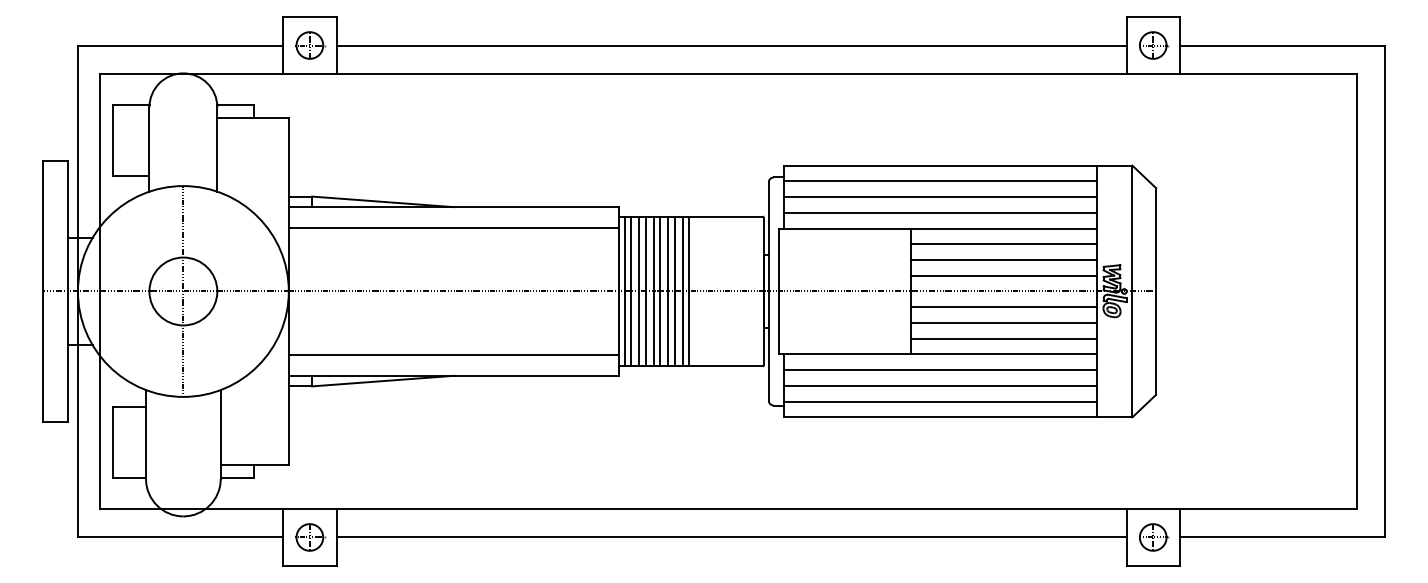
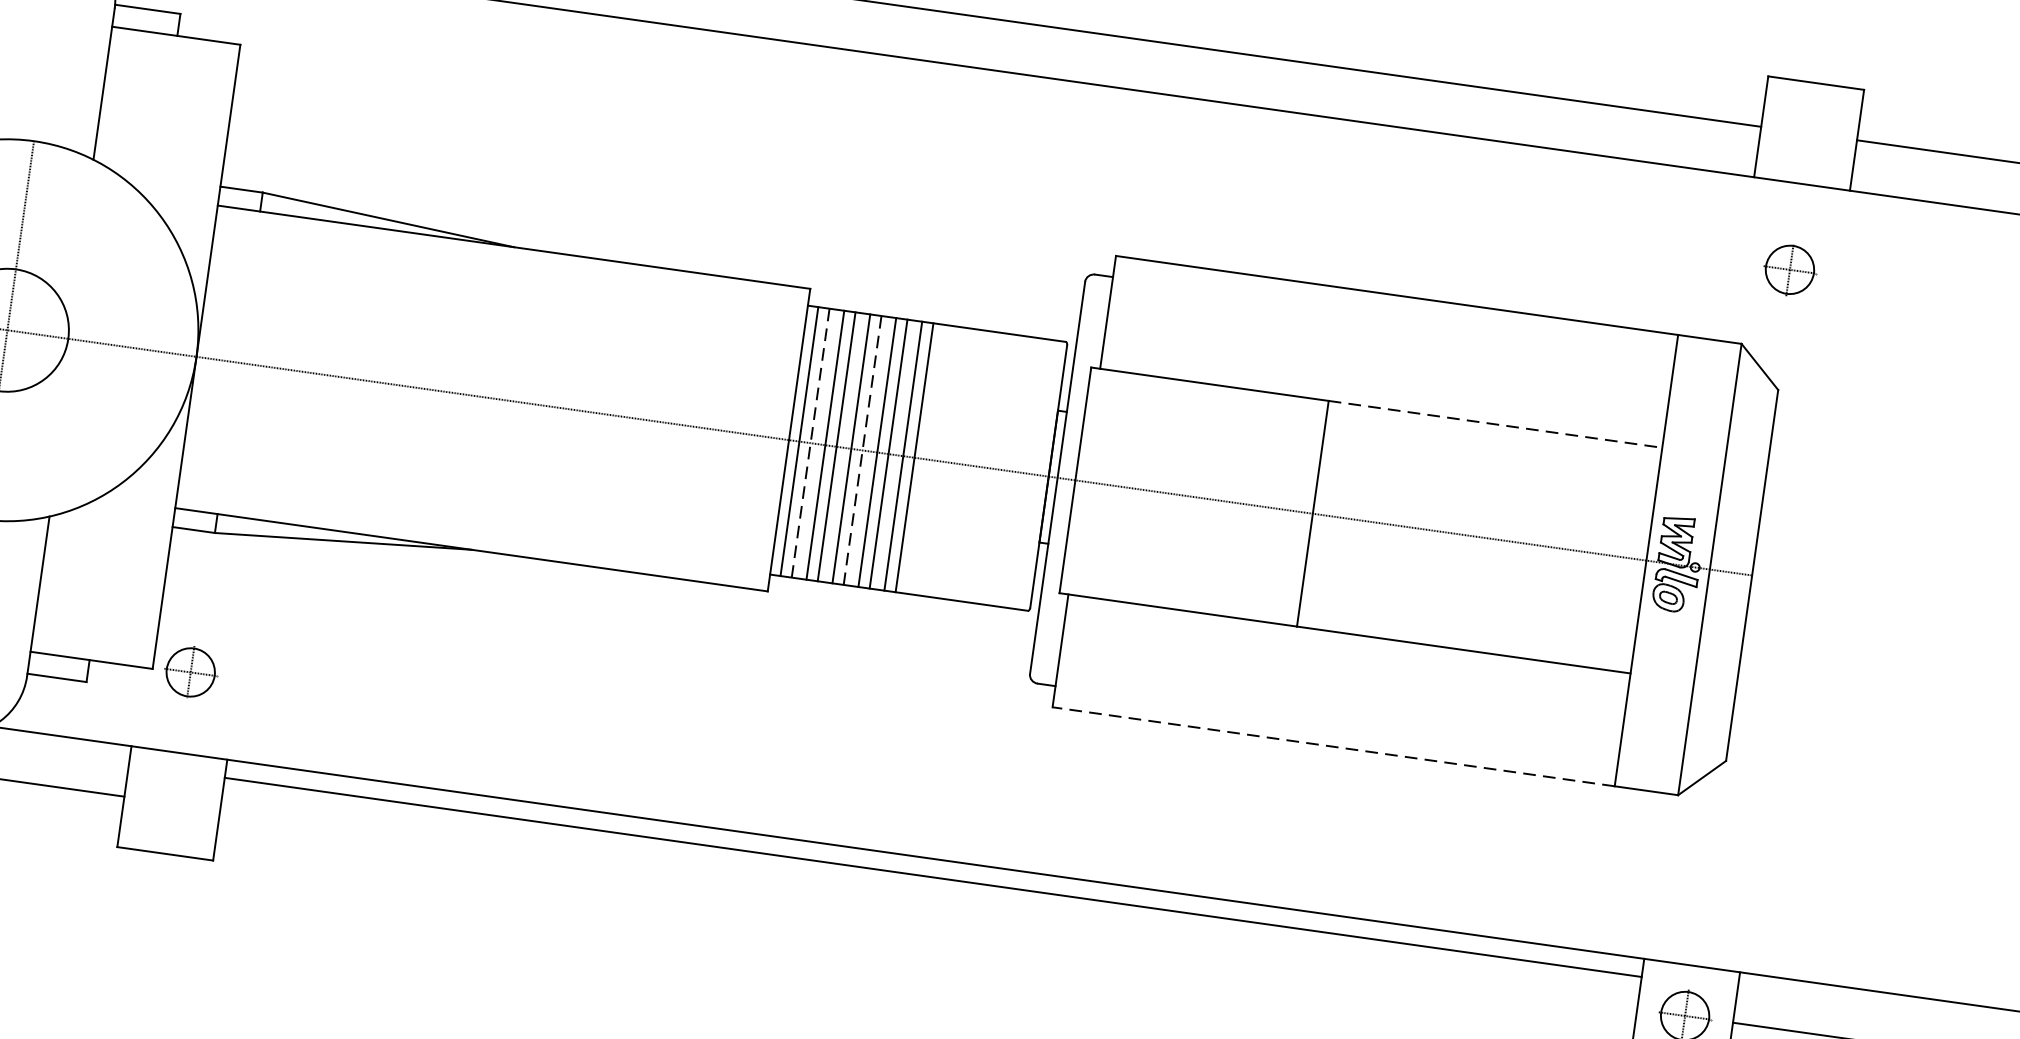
part: (1154, 45) -> (1792, 270), moved
line: (940, 181) -> (1393, 323), removed
line: (940, 197) -> (1389, 352), removed
line: (940, 212) -> (1385, 379), removed
line: (453, 228) -> (507, 285), removed
line: (1004, 228) -> (1496, 424), solid -> dashed
line: (1004, 244) -> (1492, 452), removed
line: (1004, 260) -> (1488, 481), removed
line: (1004, 275) -> (1484, 508), removed
line: (631, 291) -> (811, 443), solid -> dashed
line: (660, 291) -> (863, 450), solid -> dashed
line: (1004, 307) -> (1476, 565), removed
line: (1004, 322) -> (1472, 592), removed
line: (1004, 338) -> (1468, 621), removed
line: (453, 354) -> (476, 511), removed
line: (940, 370) -> (1345, 662), removed
line: (940, 385) -> (1341, 689), removed
line: (940, 401) -> (1337, 718), removed
line: (940, 417) -> (1333, 747), solid -> dashed
part: (310, 537) -> (191, 672), moved
line: (731, 537) -> (933, 877), moved

